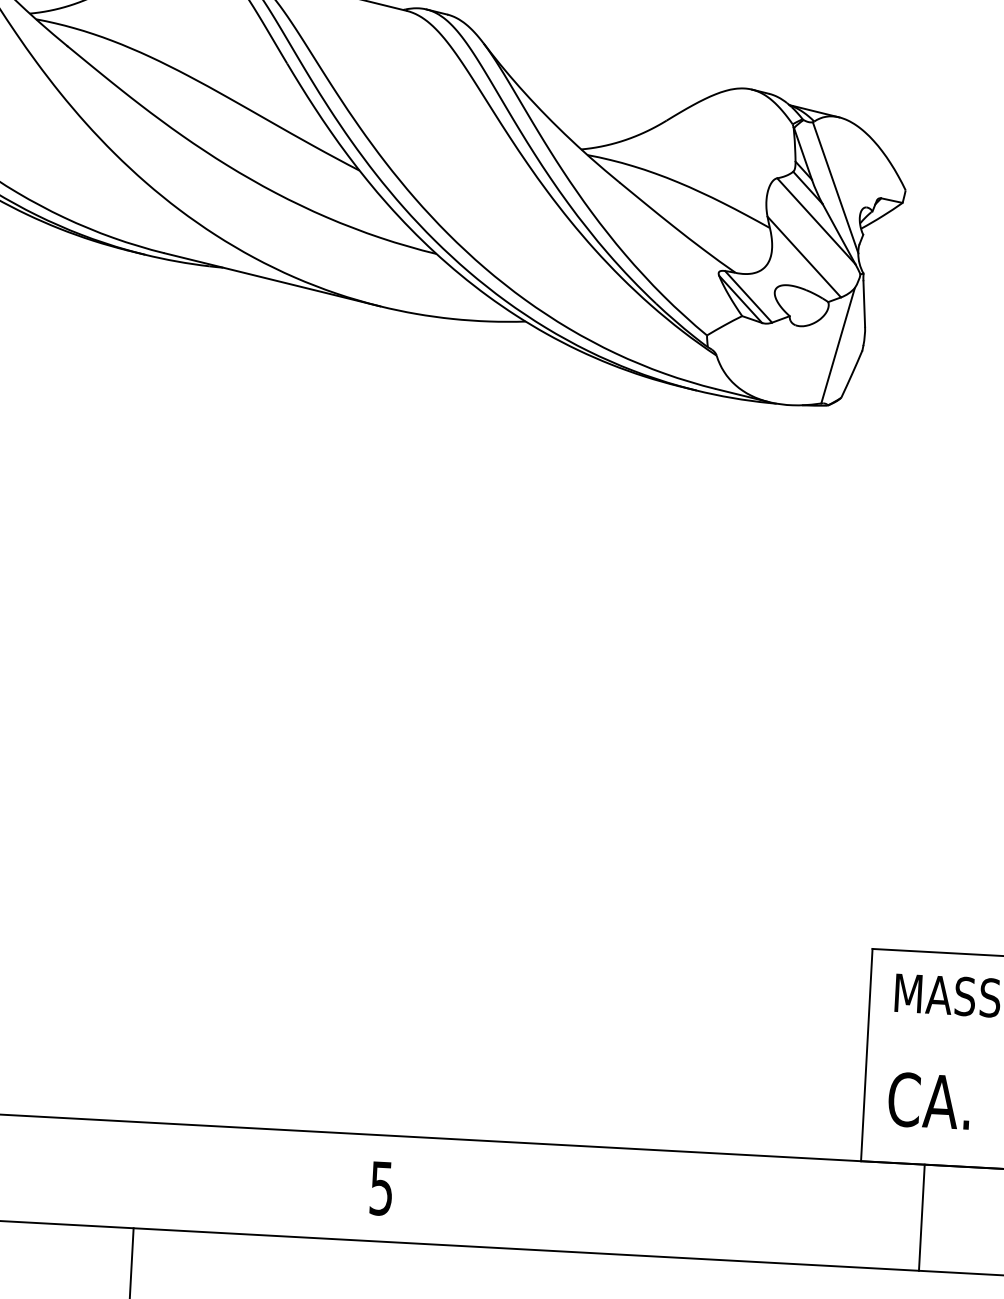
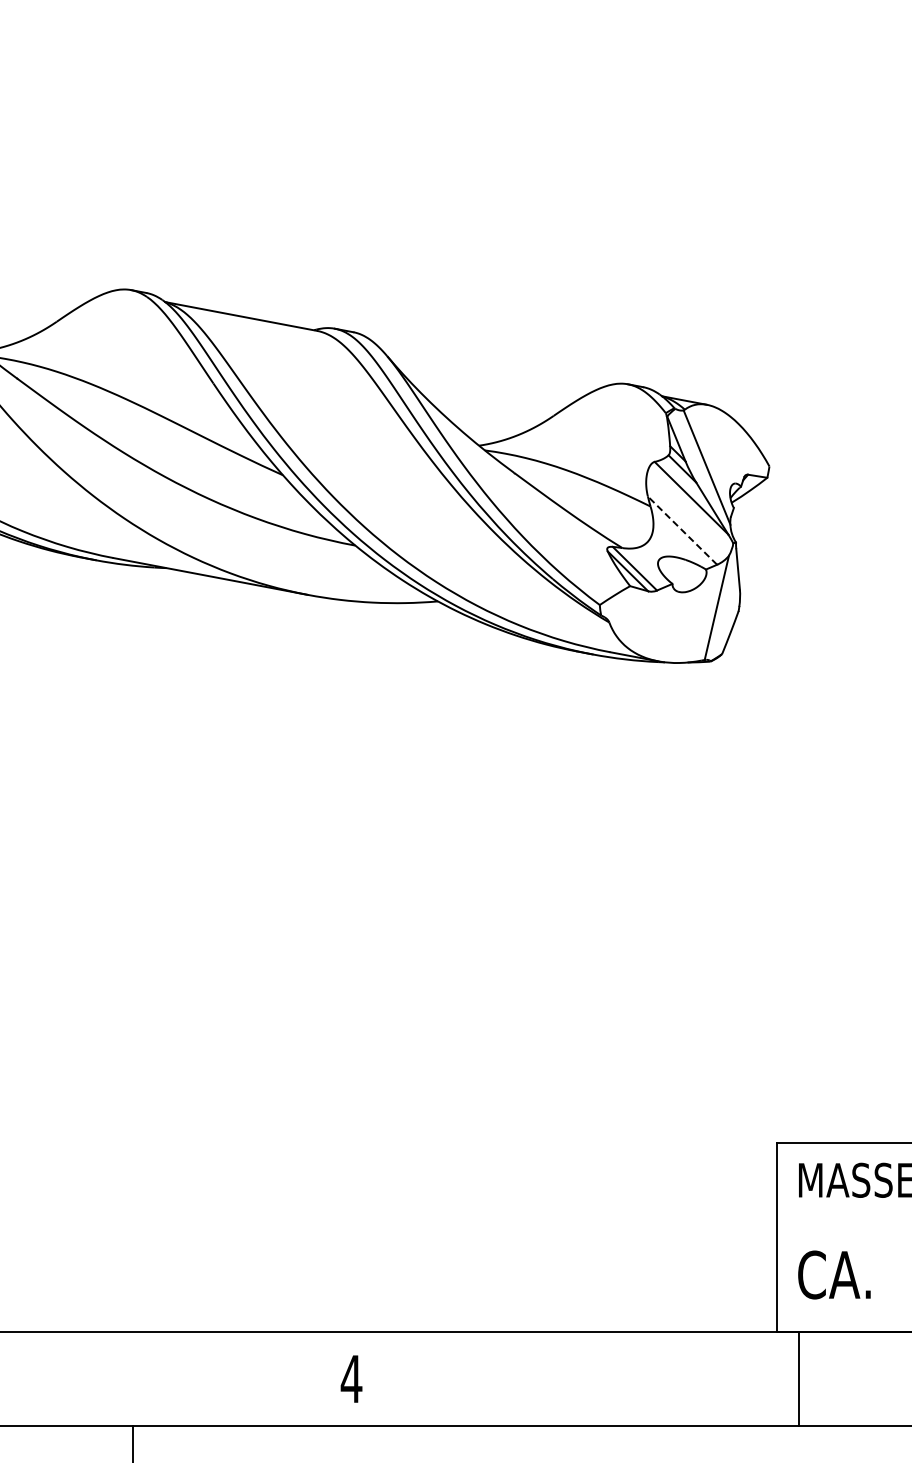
line: (804, 256) -> (682, 530), solid -> dashed
text: (381, 1188) -> (351, 1379), 5 -> 4
line: (922, 1217) -> (799, 1378), moved

